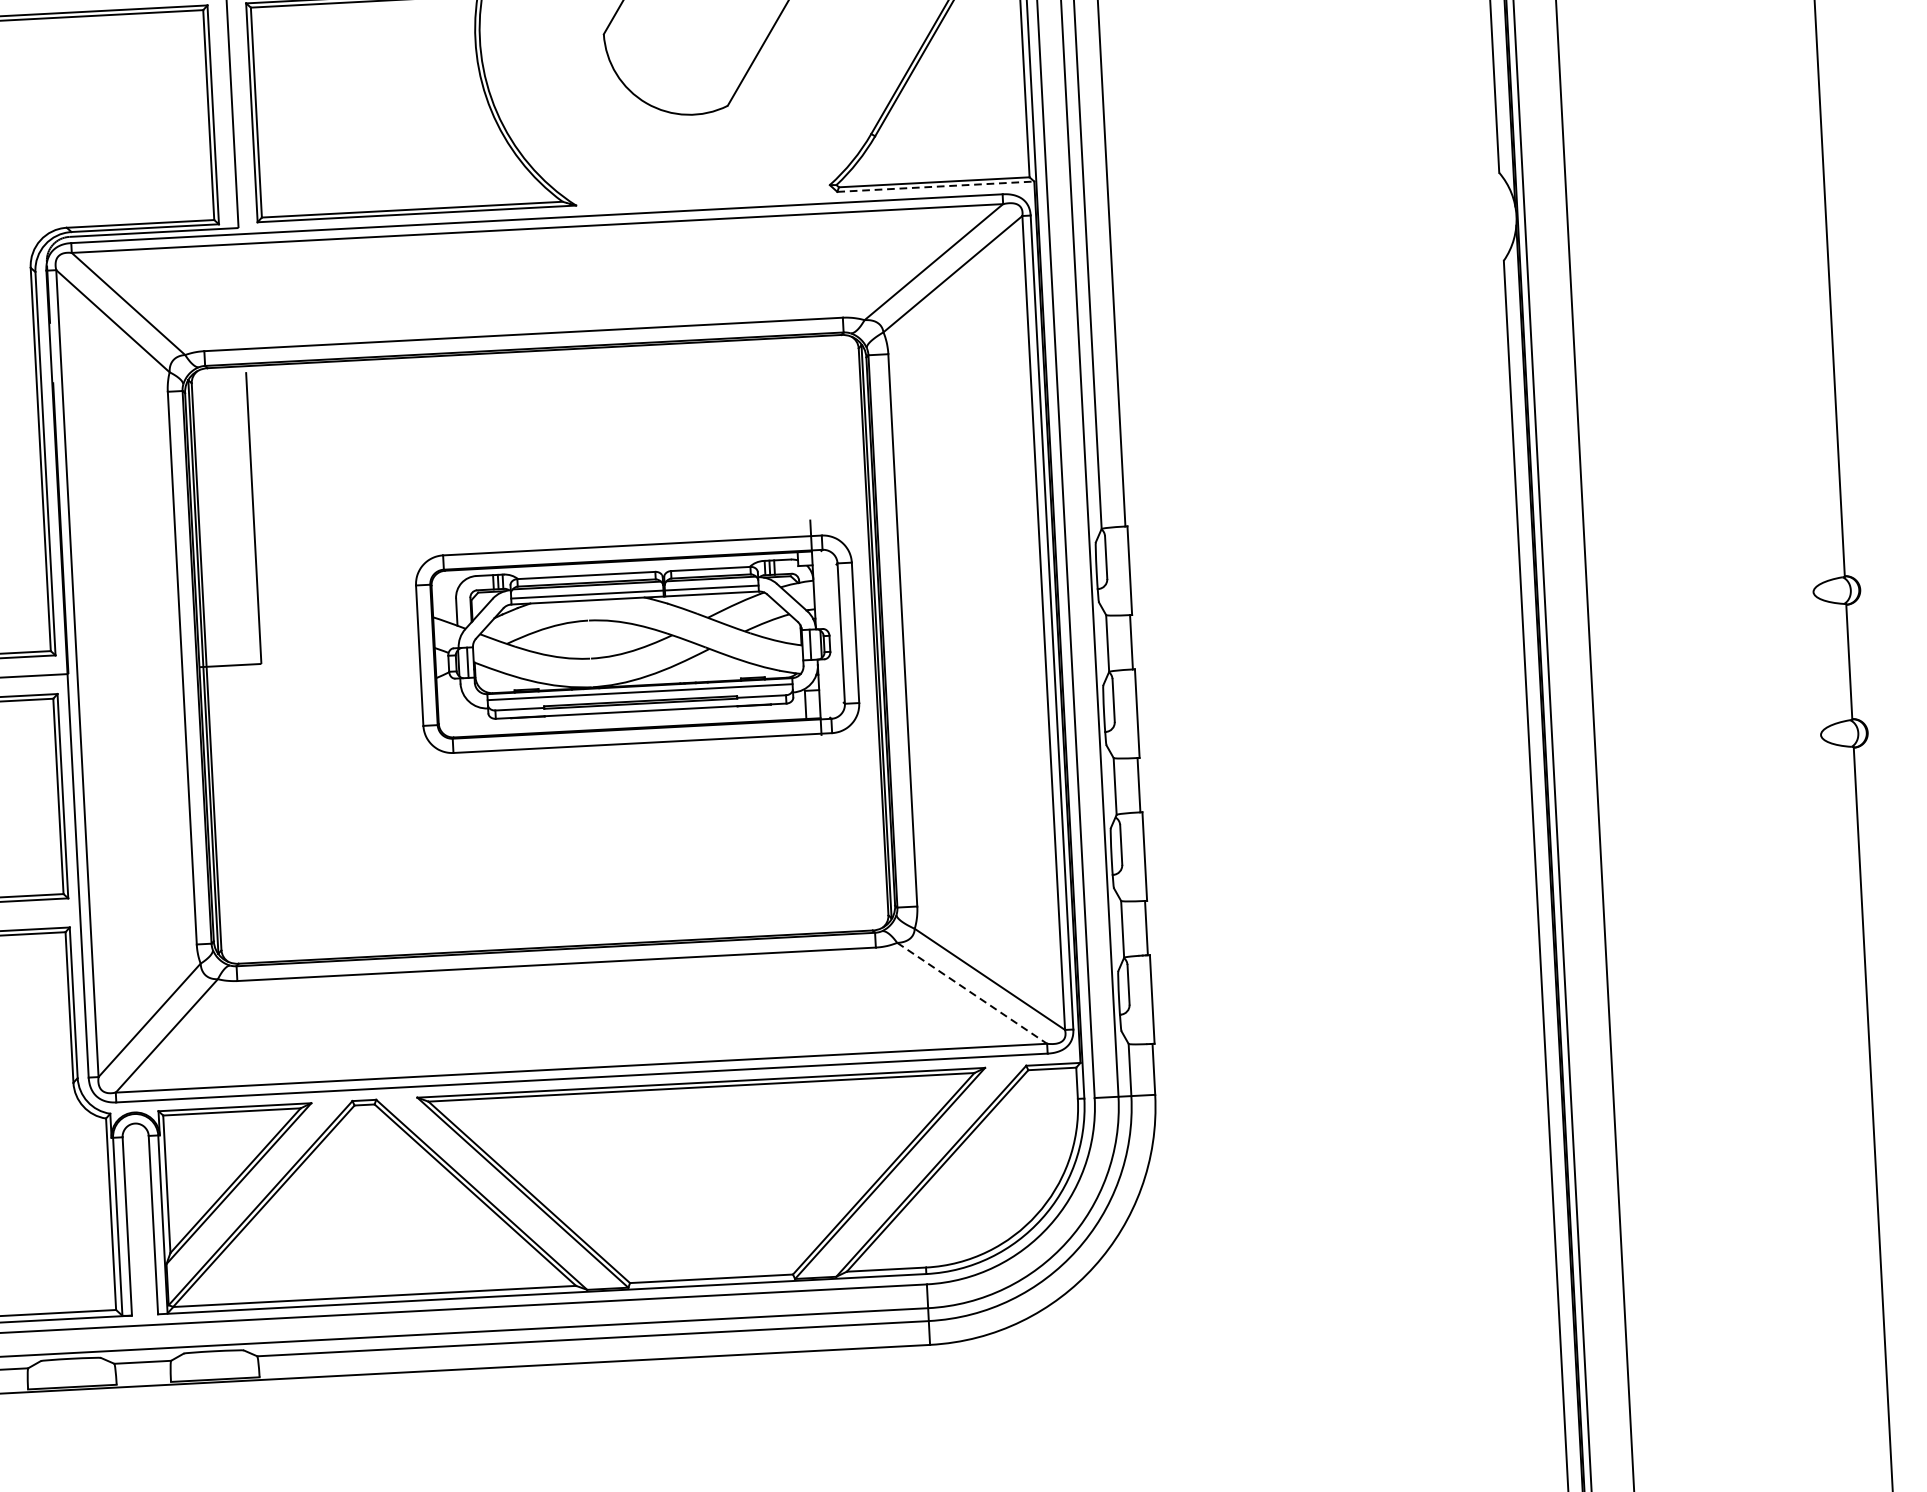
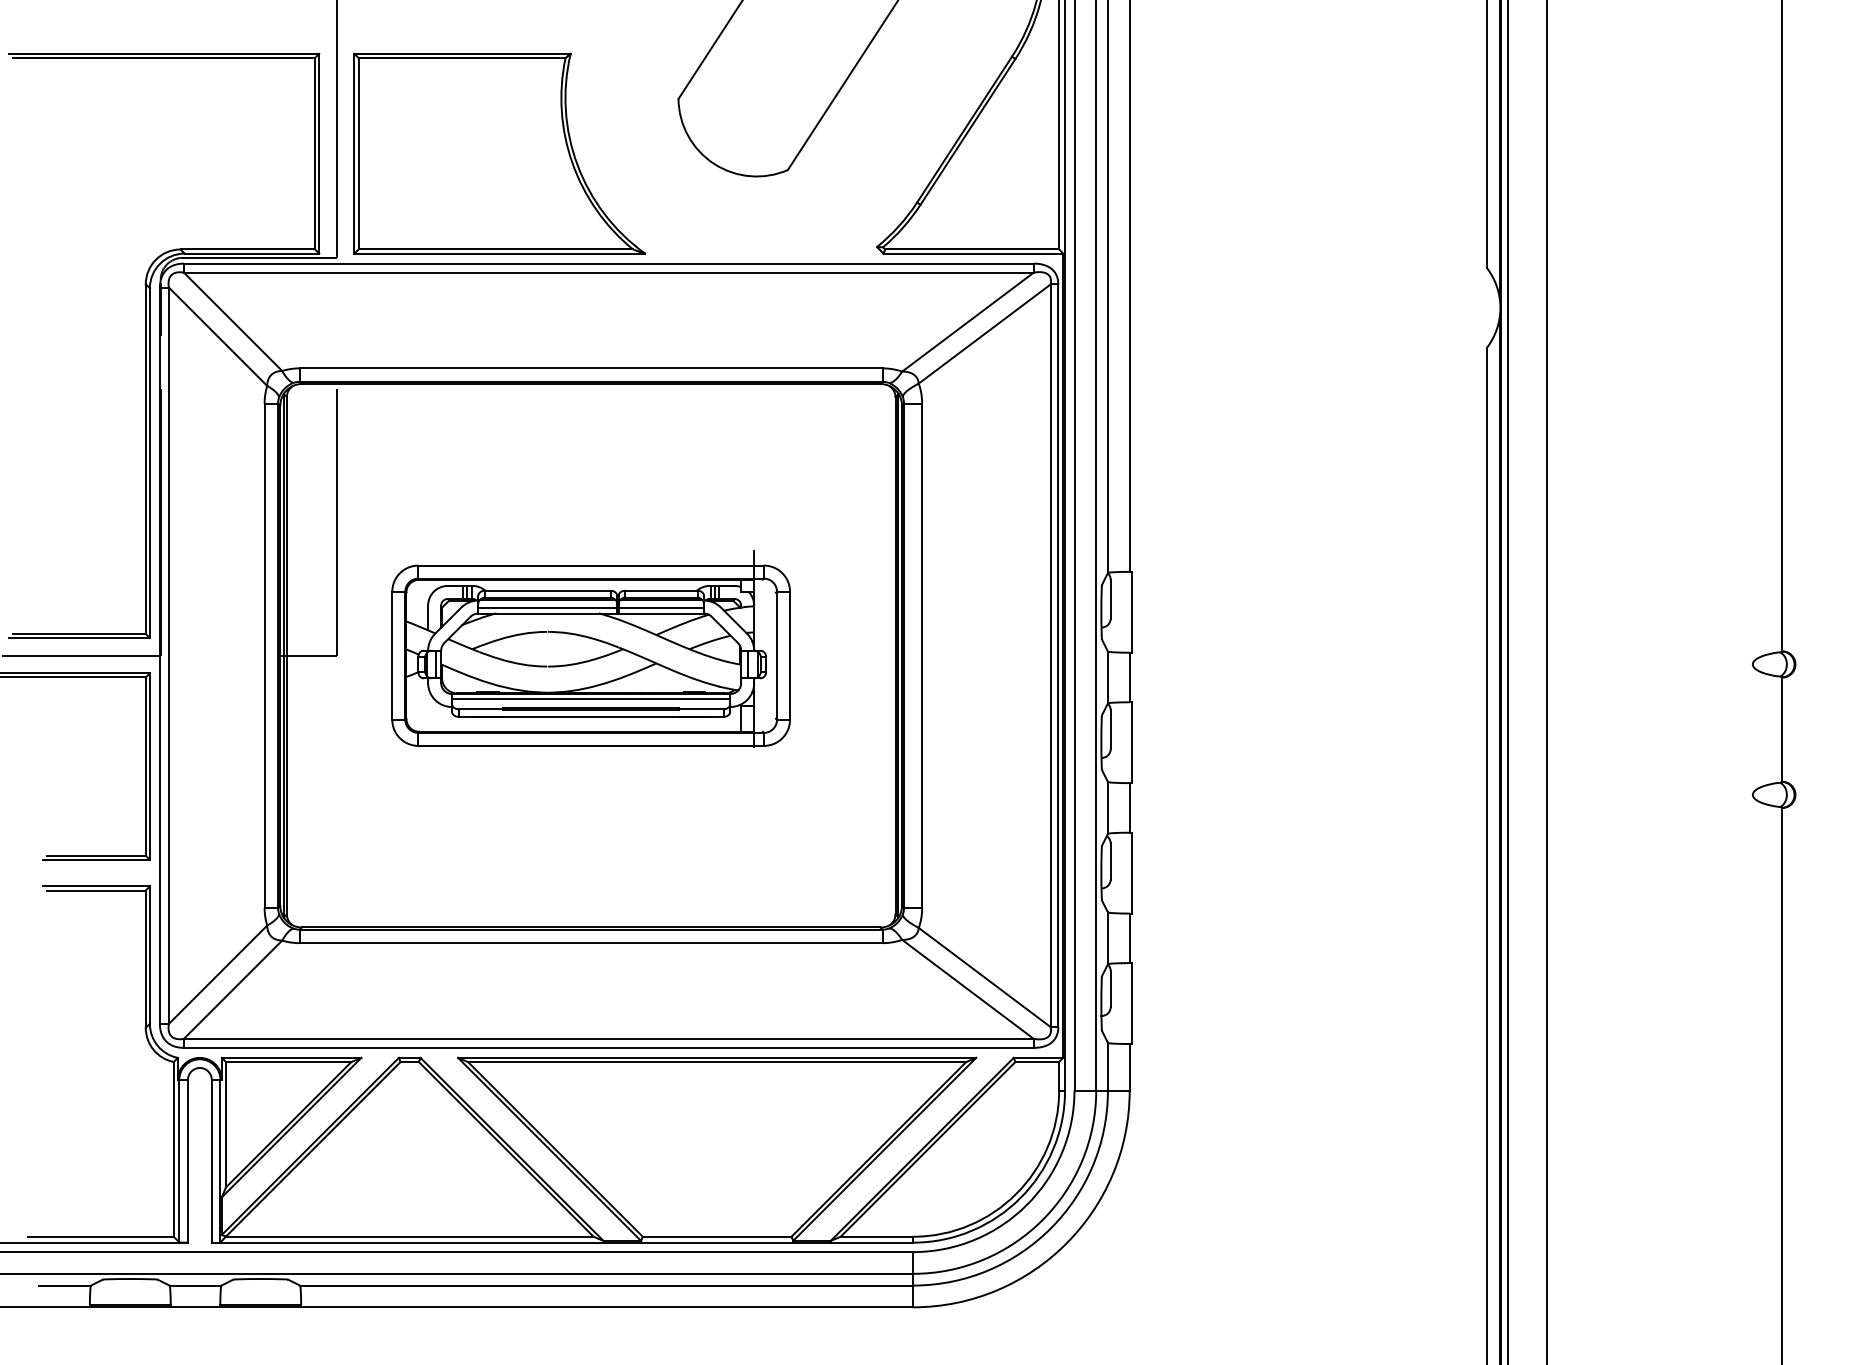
line: (935, 186) -> (973, 253), dashed -> solid
part: (636, 636) -> (590, 648), moved
line: (972, 993) -> (968, 989), dashed -> solid

